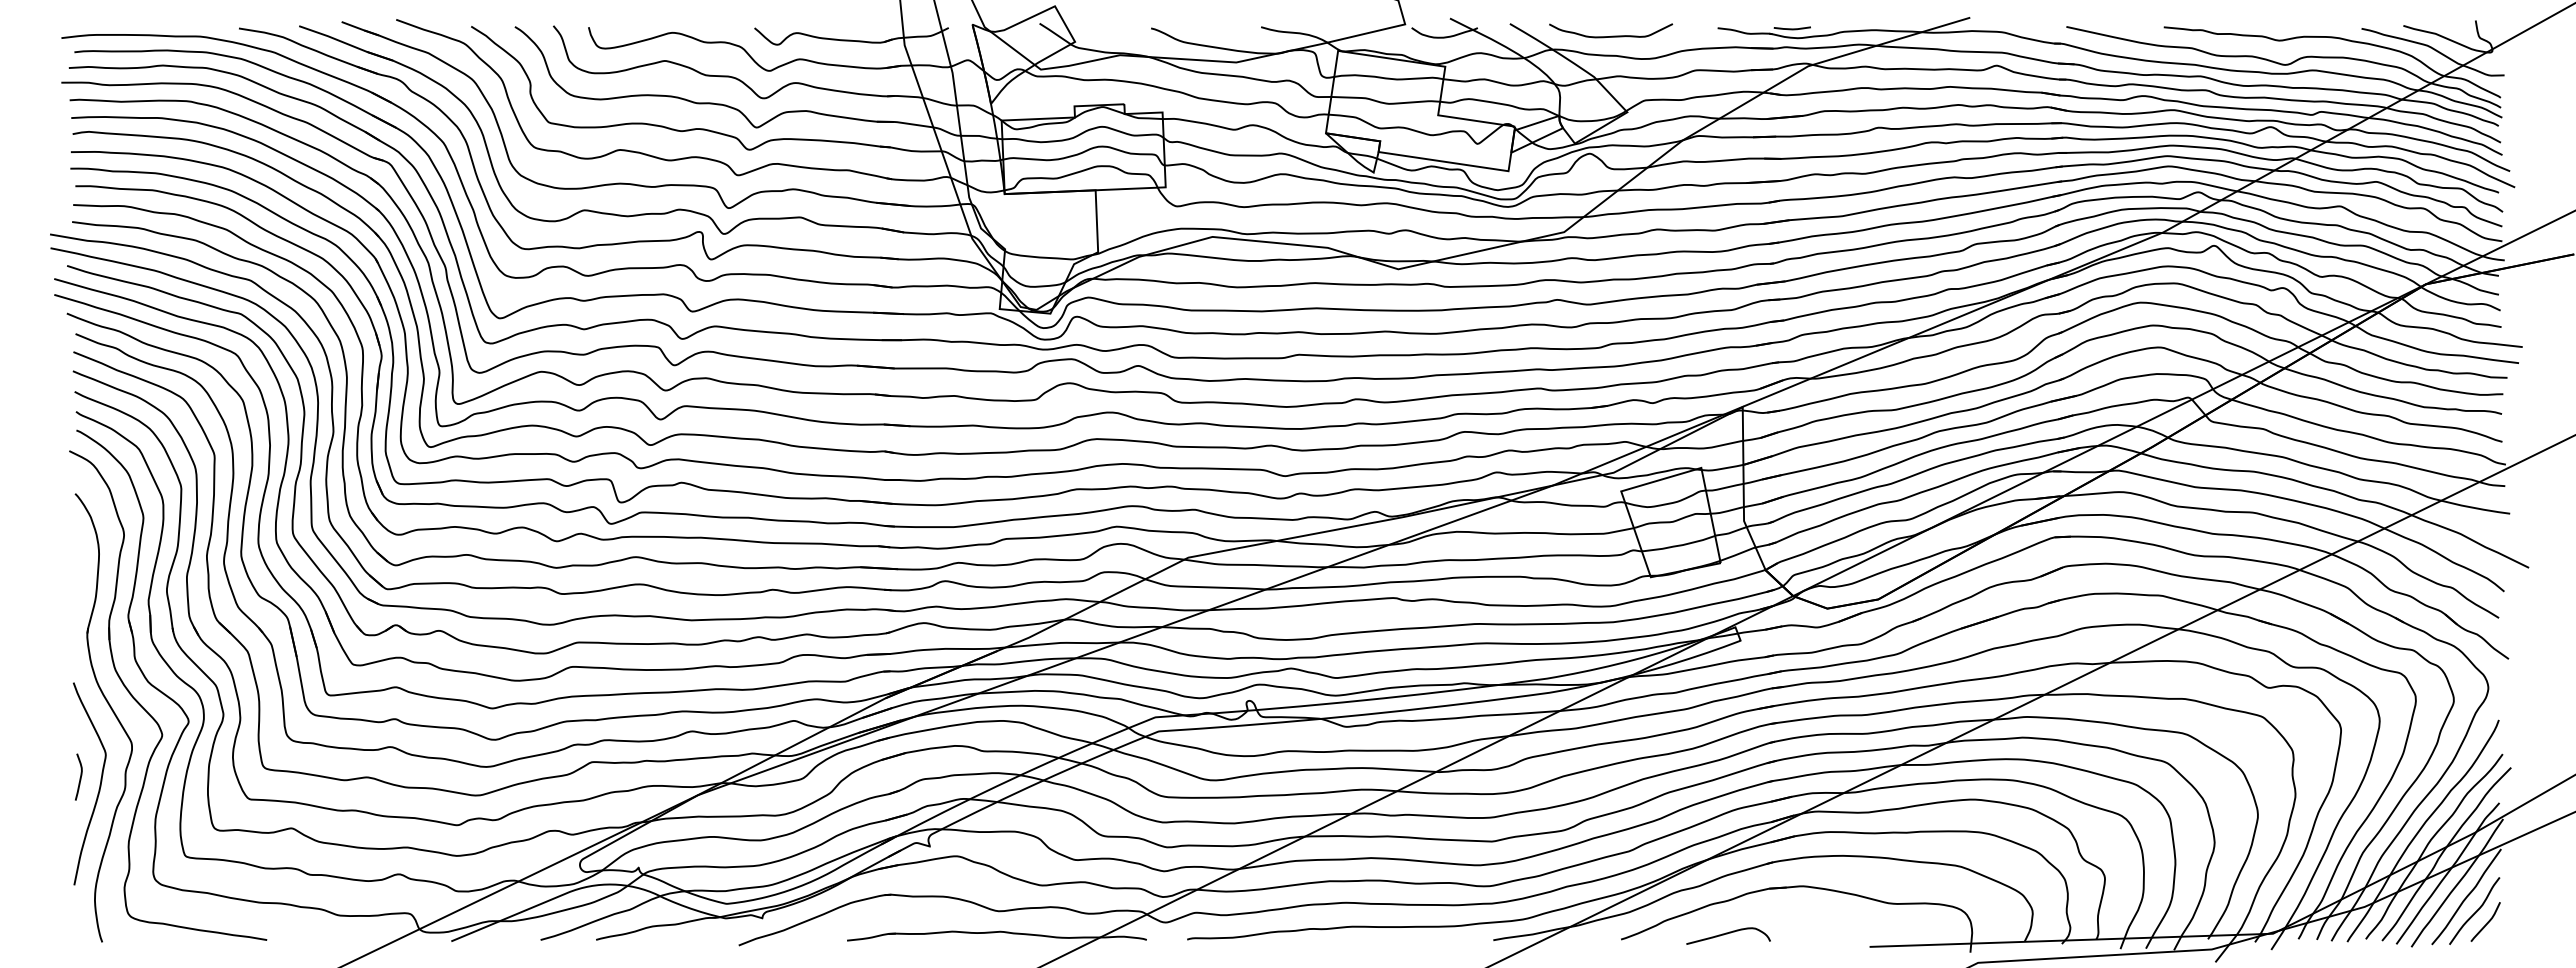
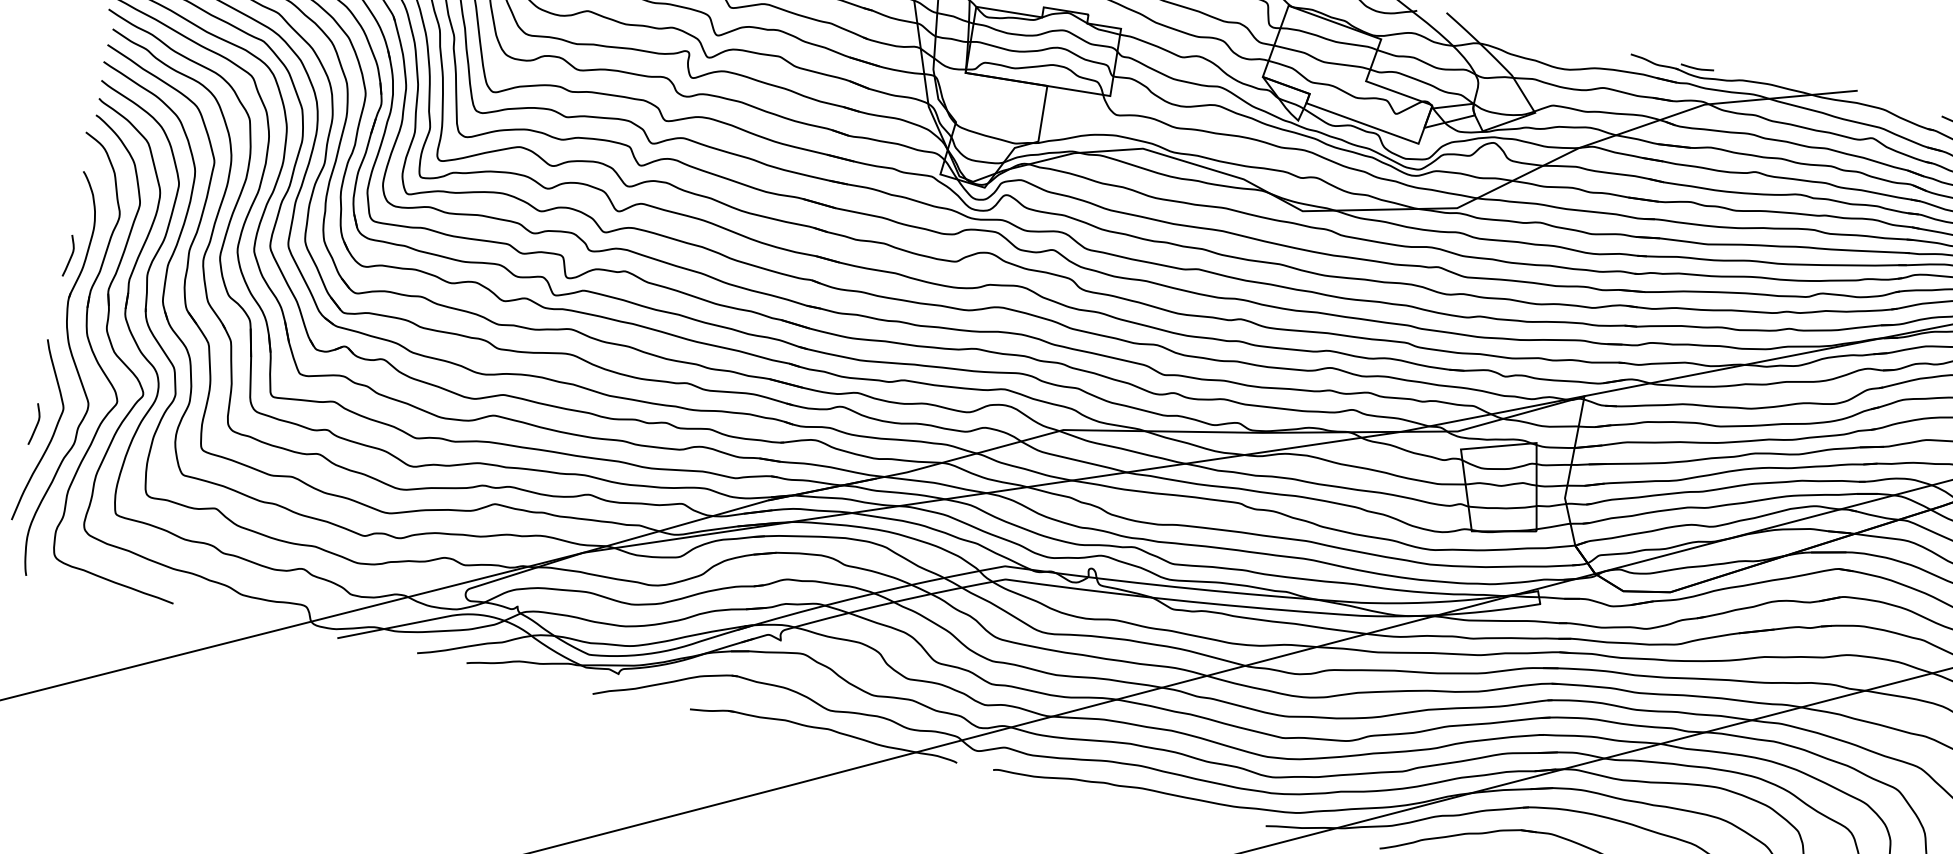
curve: (1611, 35) -> (1534, 41), removed
curve: (80, 587) -> (71, 255), added

